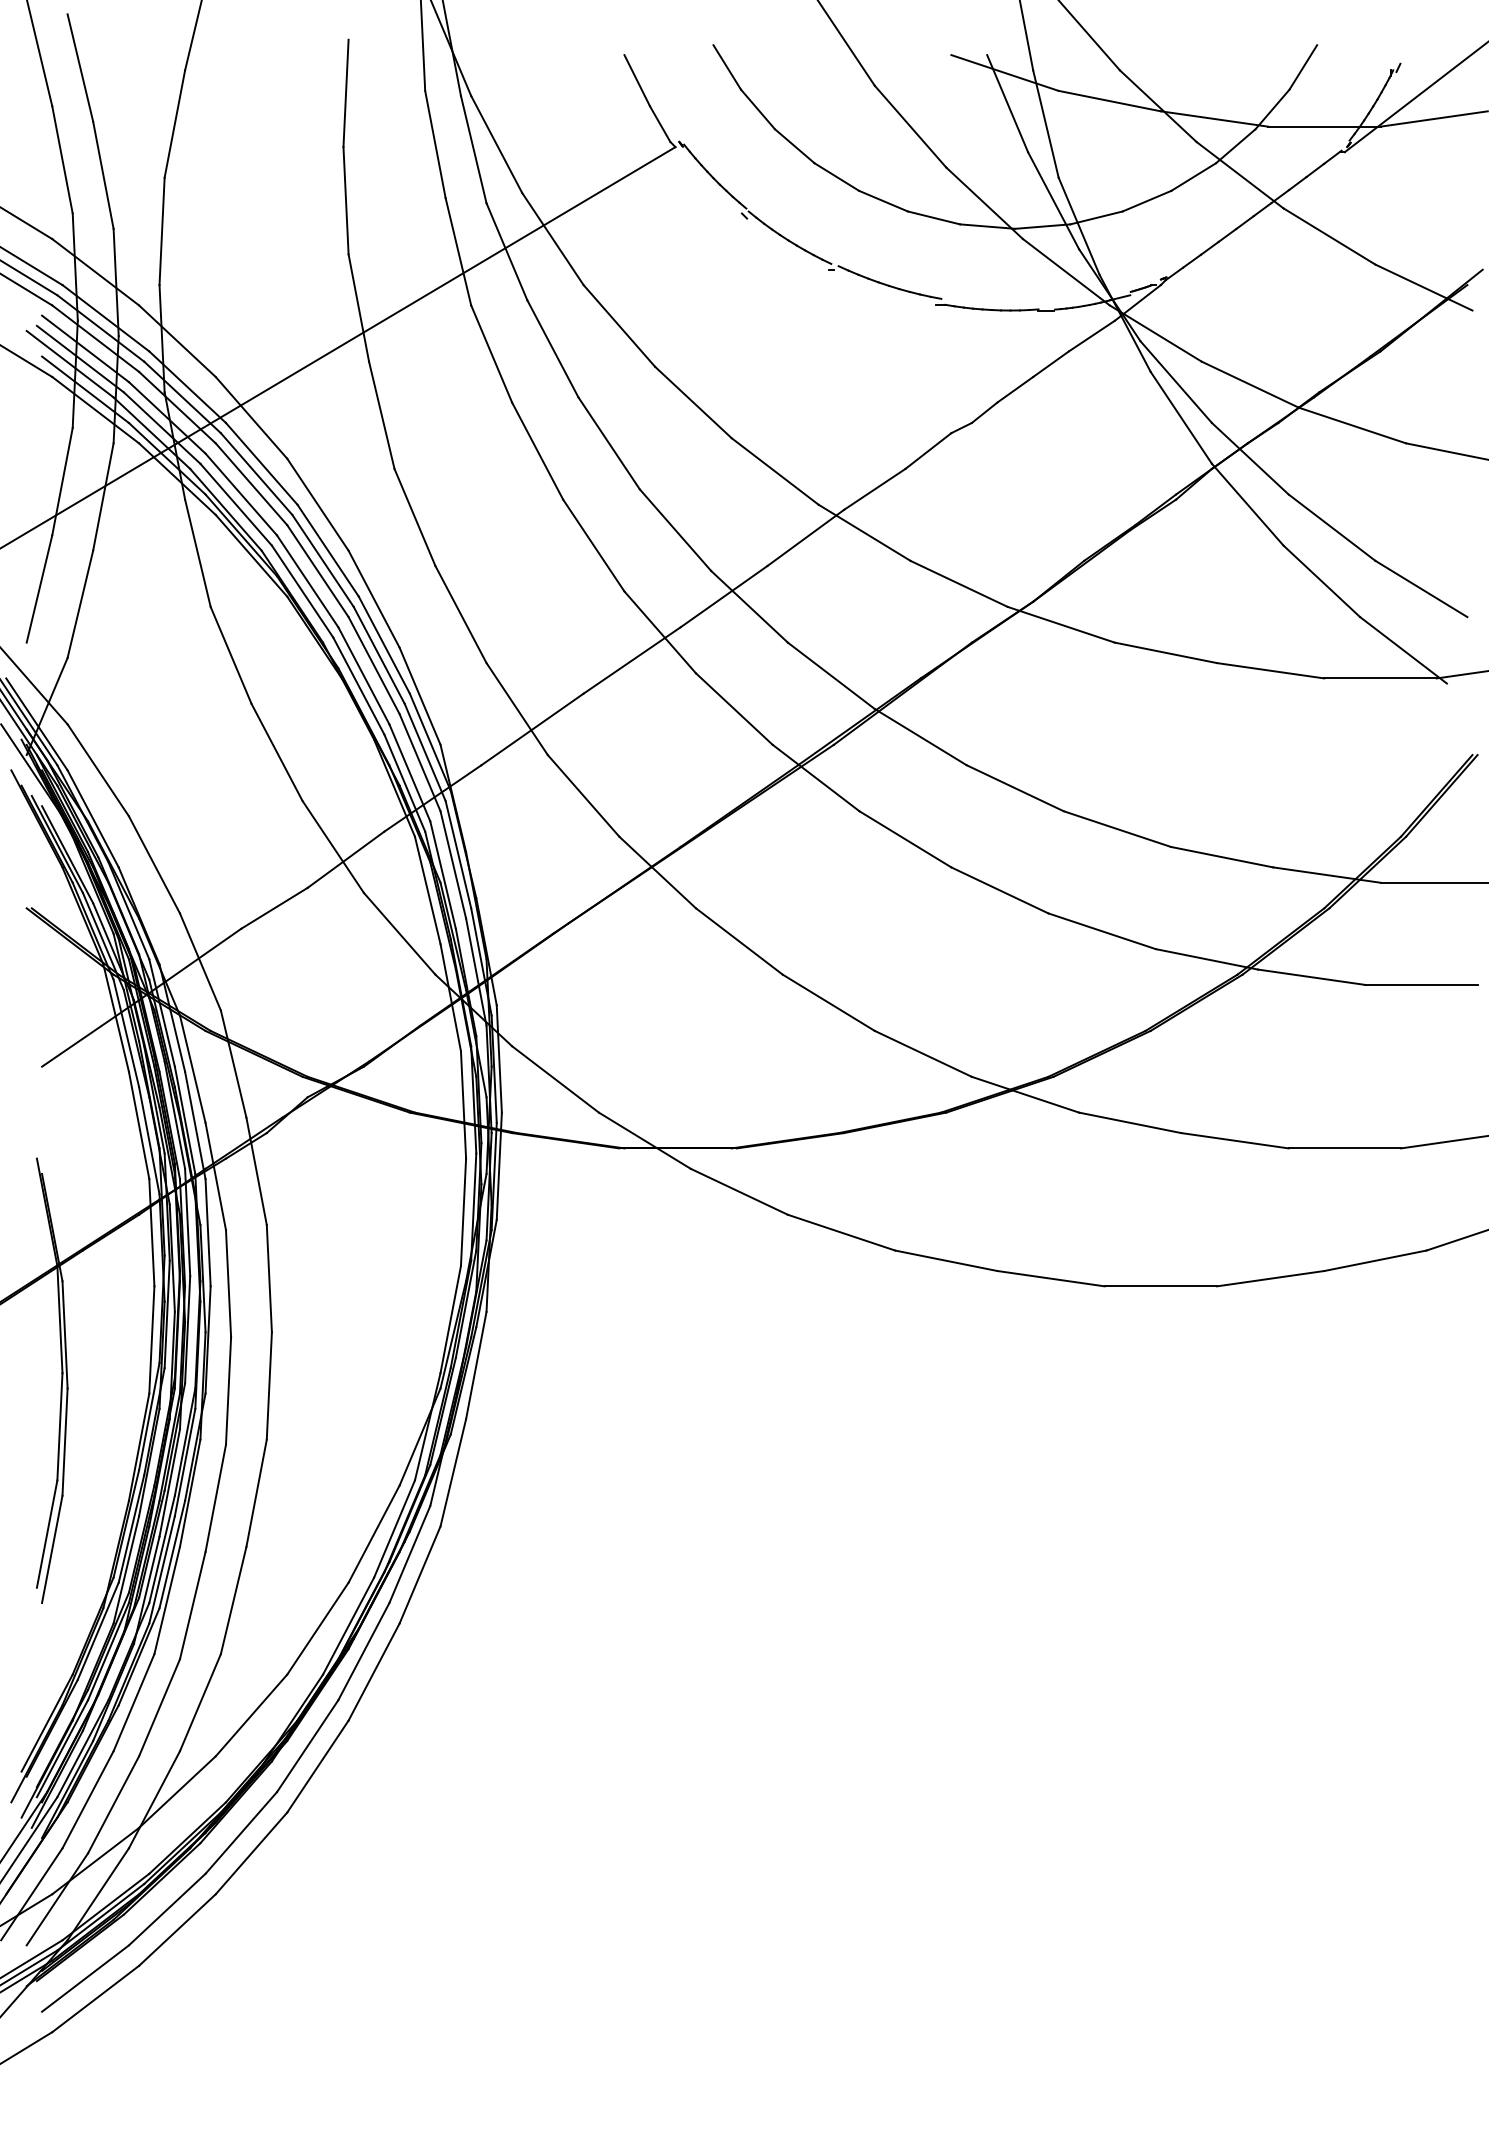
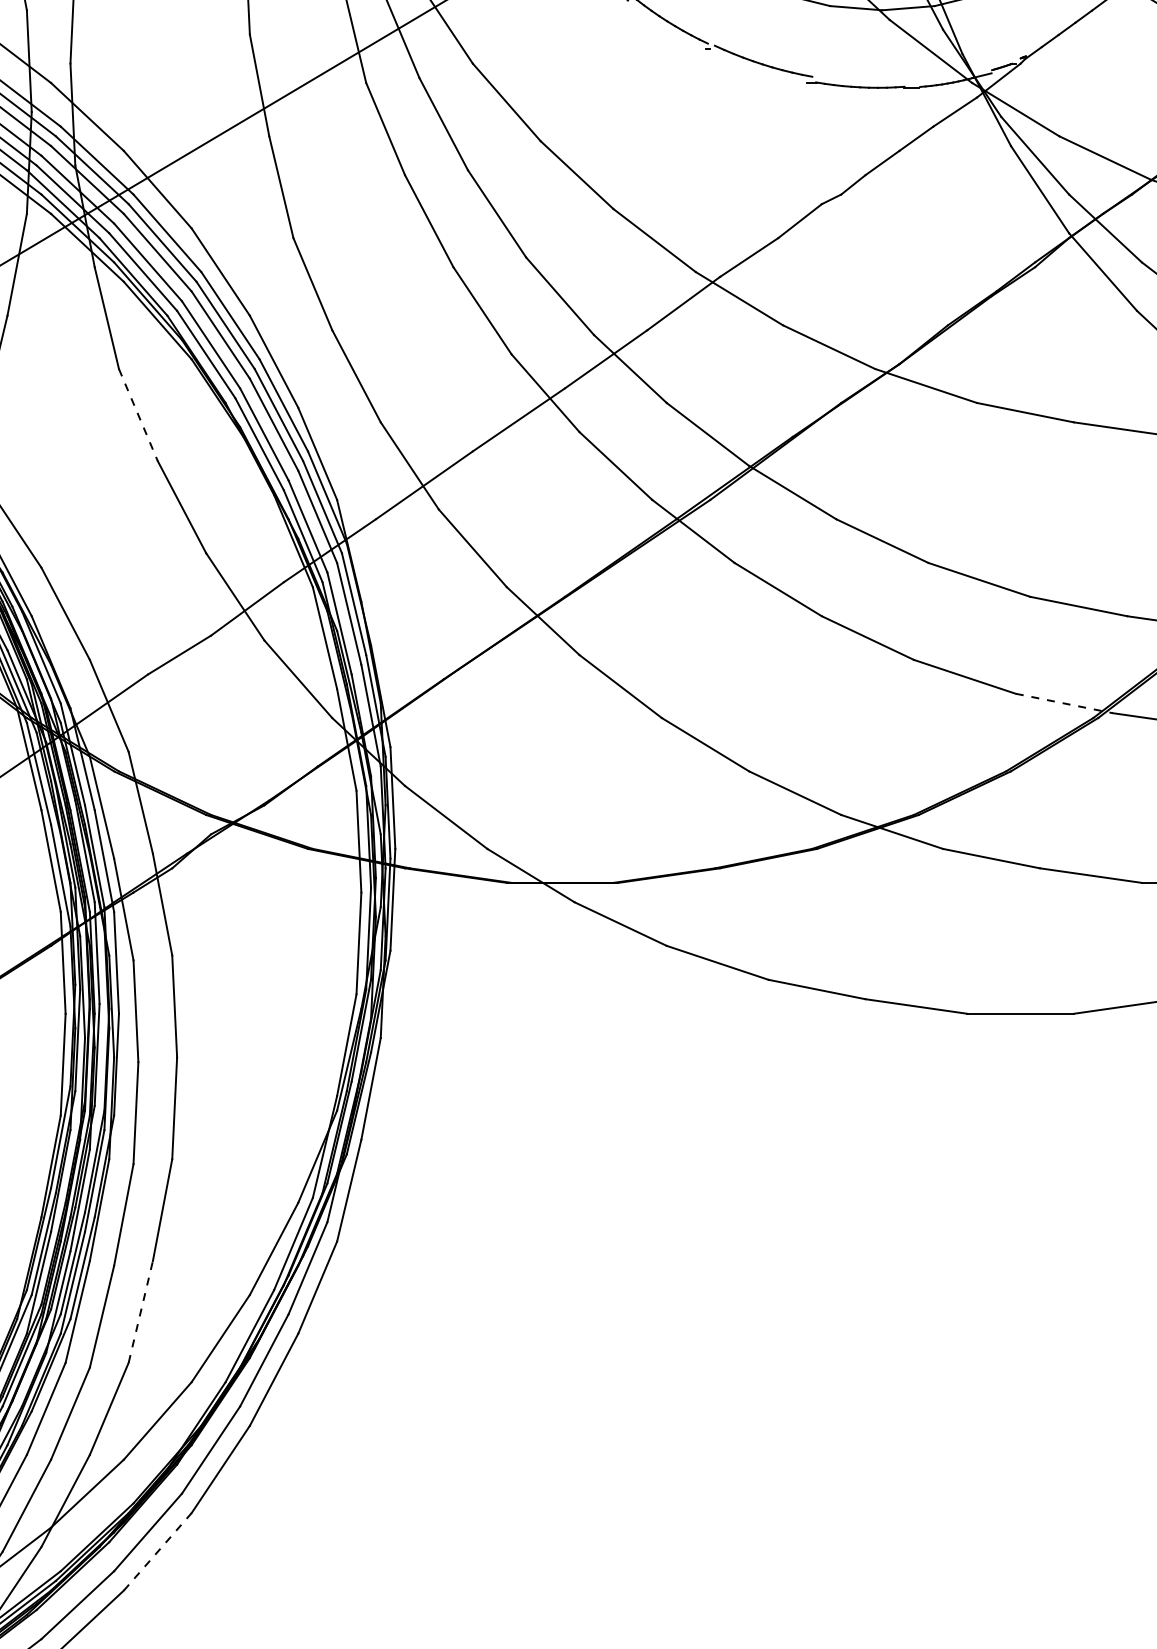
line: (231, 655) -> (138, 415), solid -> dashed
line: (1207, 959) -> (1064, 703), solid -> dashed
line: (233, 1600) -> (140, 1311), solid -> dashed
line: (251, 1853) -> (157, 1551), solid -> dashed

